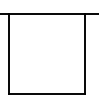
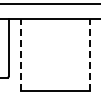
line: (8, 53) -> (20, 54), solid -> dashed
line: (84, 53) -> (89, 54), solid -> dashed

